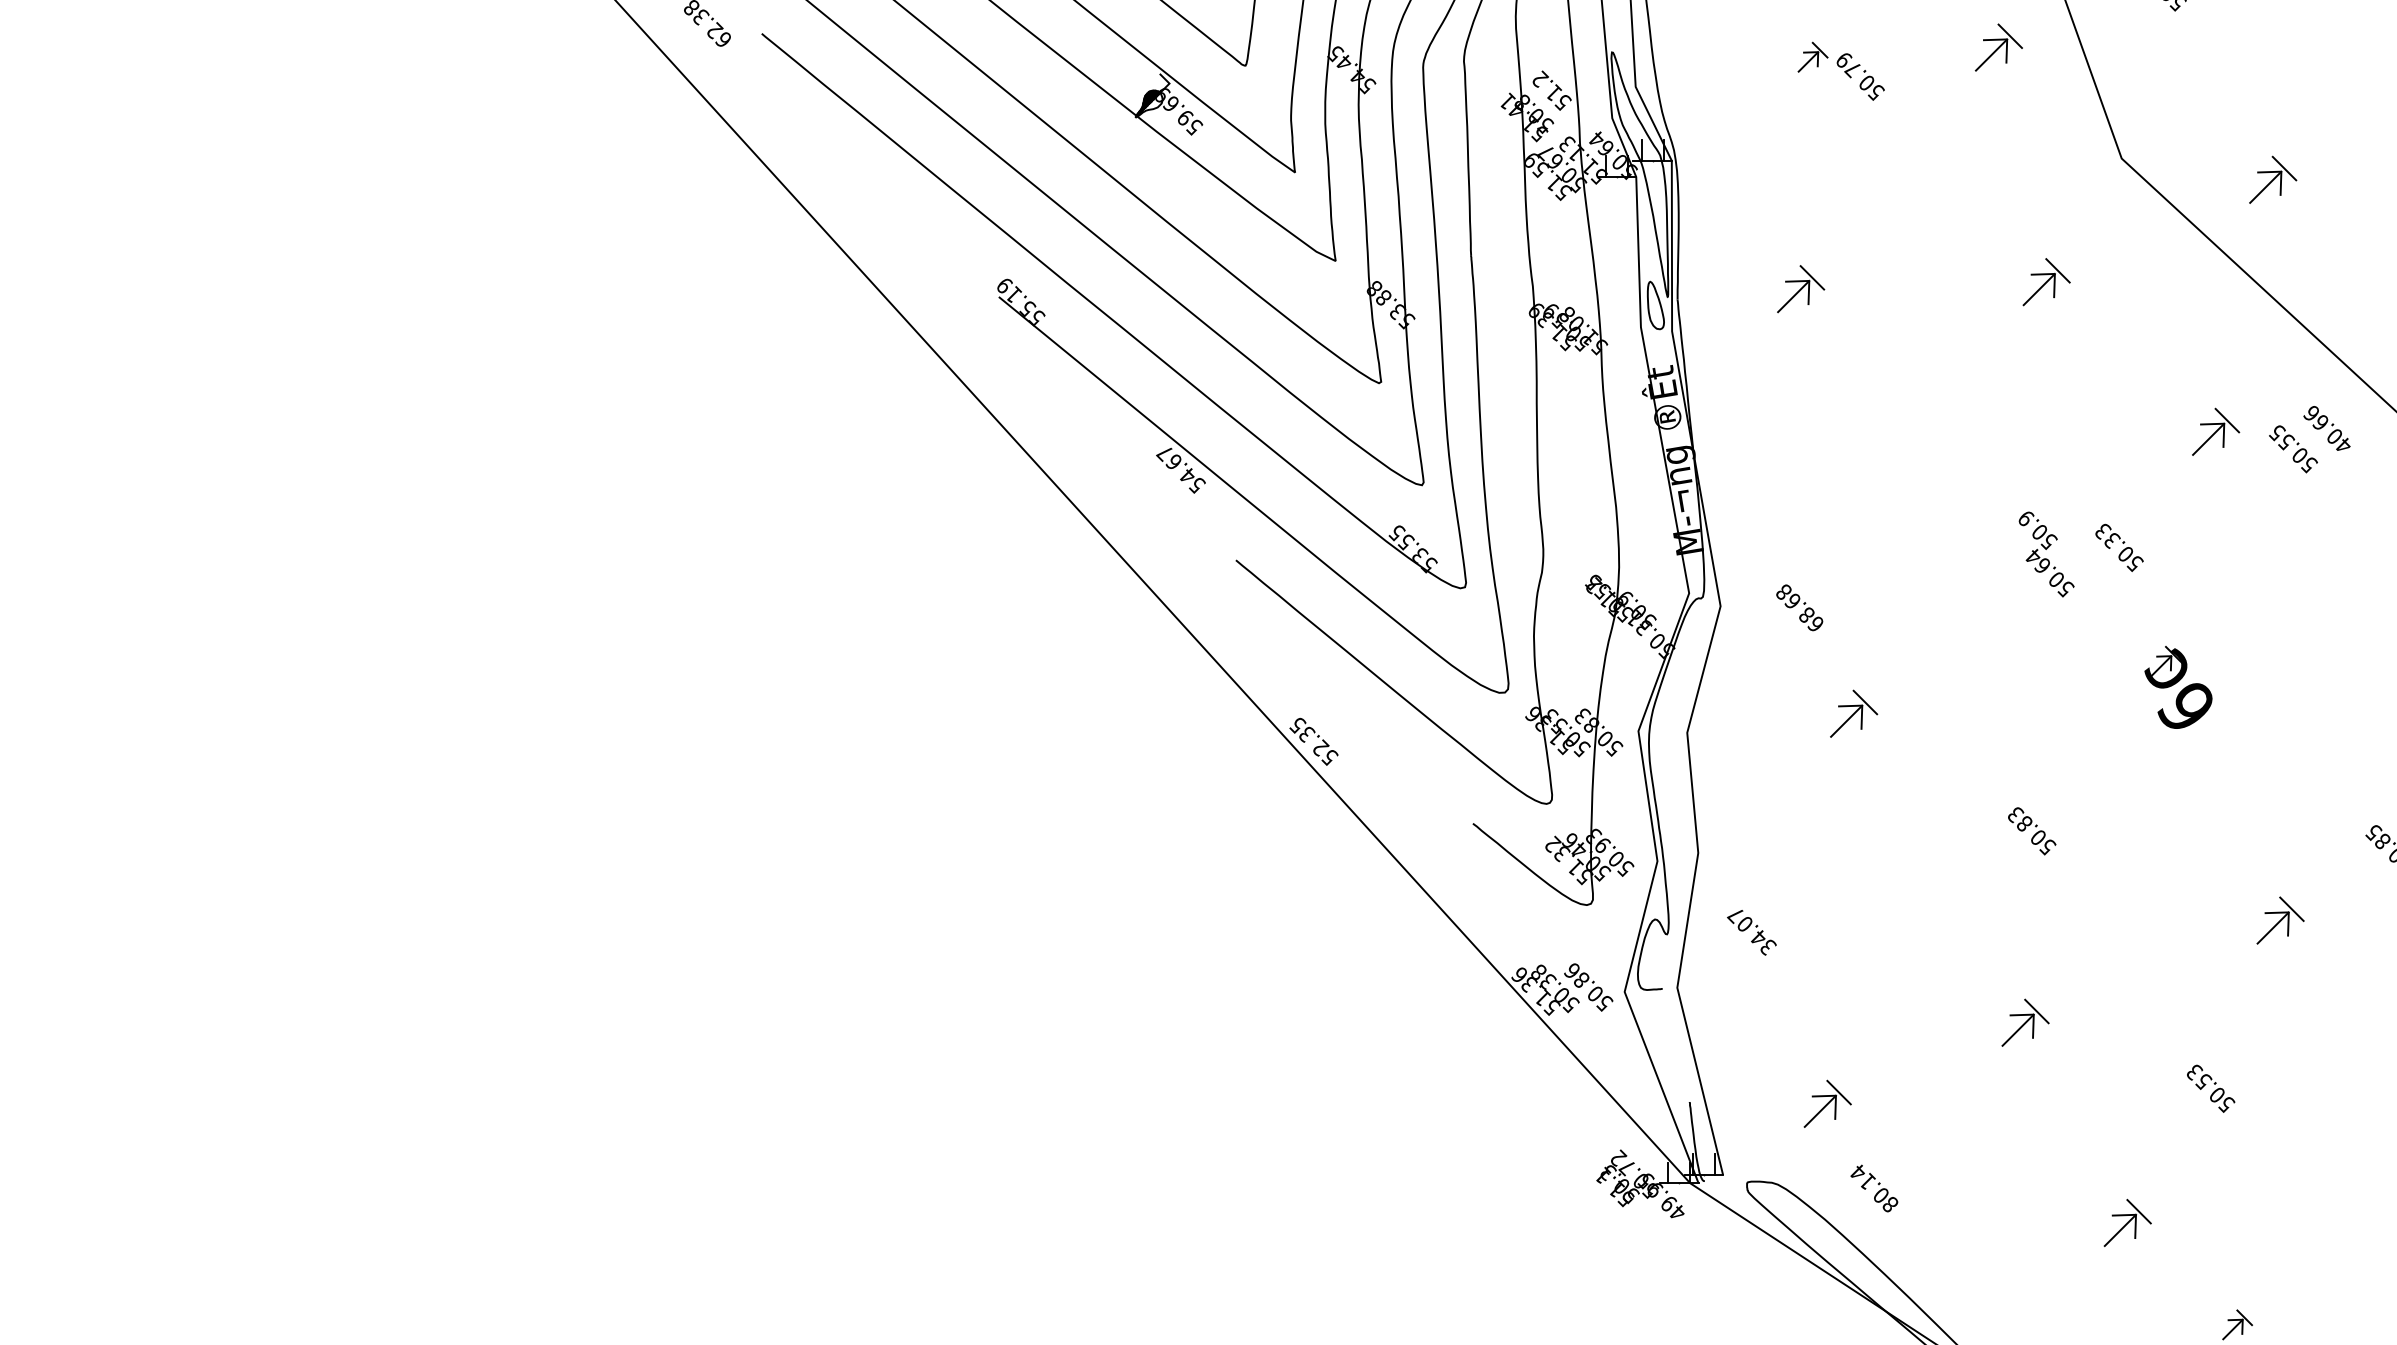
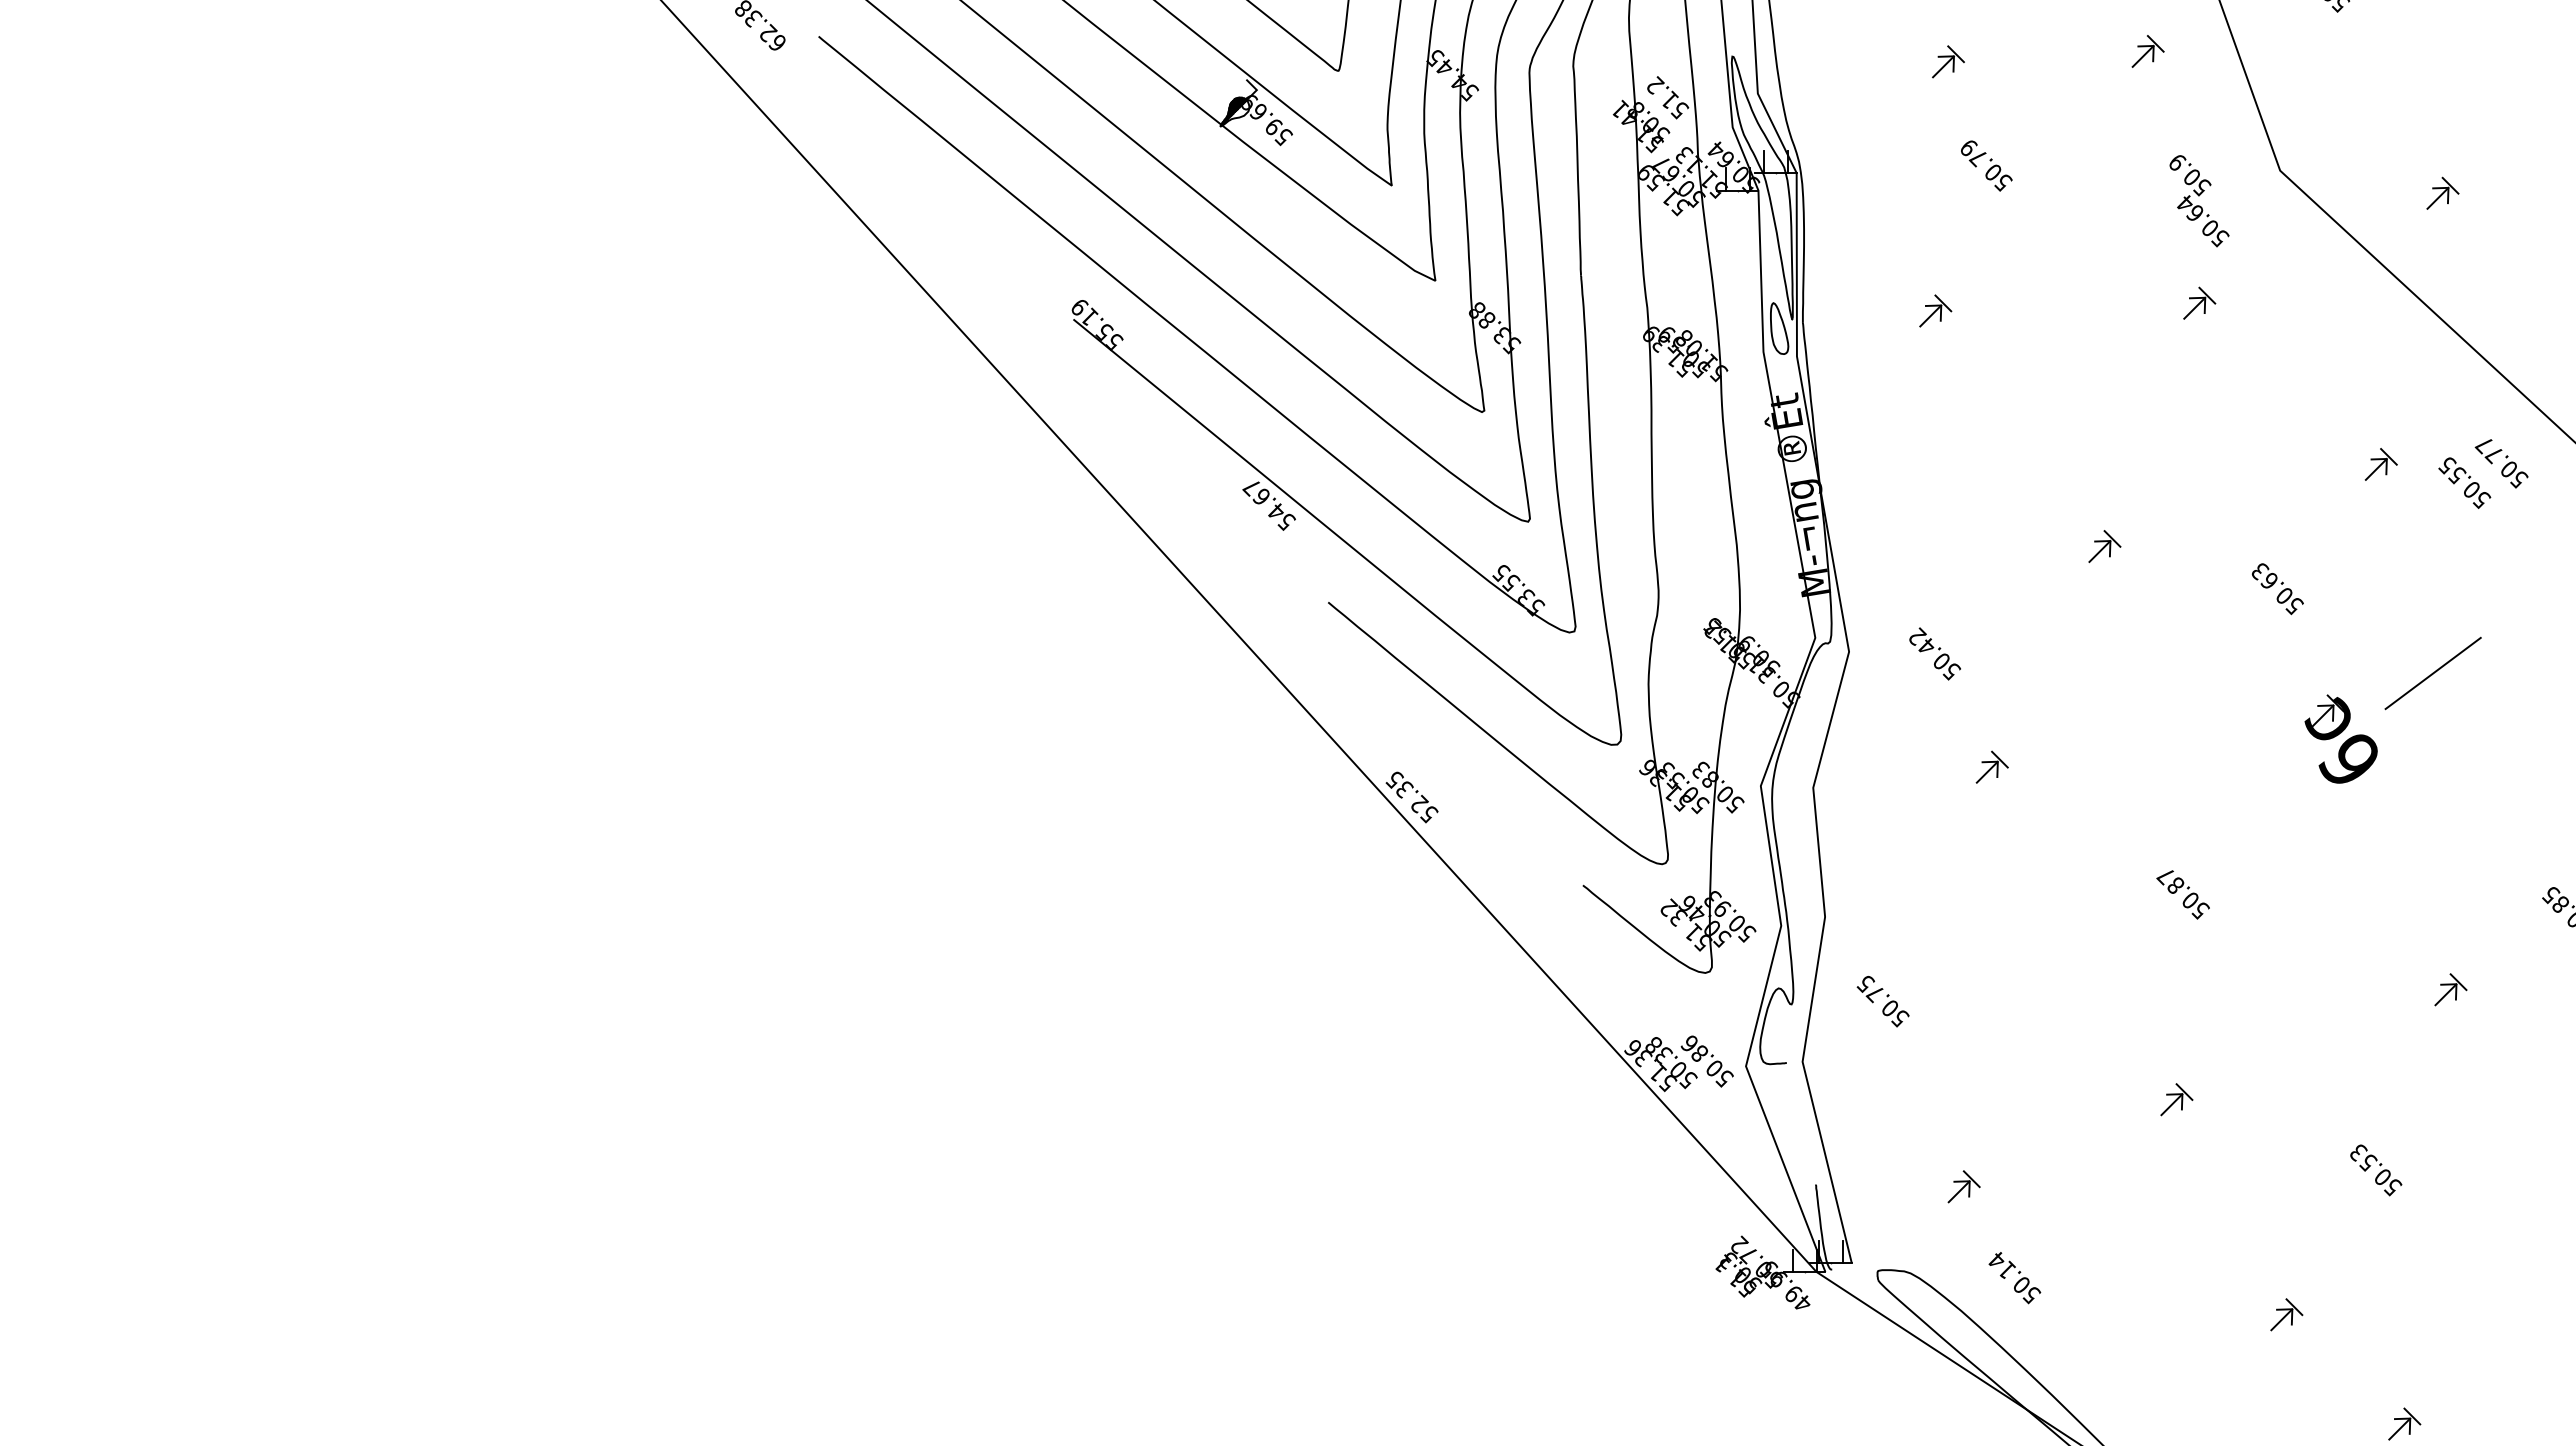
part: (1998, 47) -> (2147, 51), size x0.62
text: (1860, 76) -> (1986, 165), moved
part: (2272, 178) -> (2442, 192), size x0.62
part: (2046, 281) -> (2199, 302), size x0.62
part: (1800, 288) -> (1935, 310), size x0.62
text: (2327, 430) -> (2501, 462), 40.66 -> 50.77
part: (2215, 431) -> (2380, 464), size x0.62
part: (1958, 508) -> (2104, 546), added
text: (2111, 540) -> (2269, 581), 50.33 -> 50.63
text: (2046, 554) -> (2199, 201), moved
text: (1800, 607) -> (1934, 653), 68.68 -> 50.42
line: (2263, 626) -> (2432, 673), added
part: (1853, 712) -> (1991, 766), size x0.62
text: (2015, 815) -> (2165, 876), 50.83 -> 50.87
part: (2280, 920) -> (2450, 989), size x0.62
text: (1751, 931) -> (1882, 1001), 34.07 -> 50.75
part: (2025, 1022) -> (2176, 1099), size x0.62
part: (1827, 1103) -> (1963, 1186), size x0.62
text: (1890, 1205) -> (2031, 1295), 80.14 -> 50.14
part: (2127, 1222) -> (2286, 1314), size x0.62

